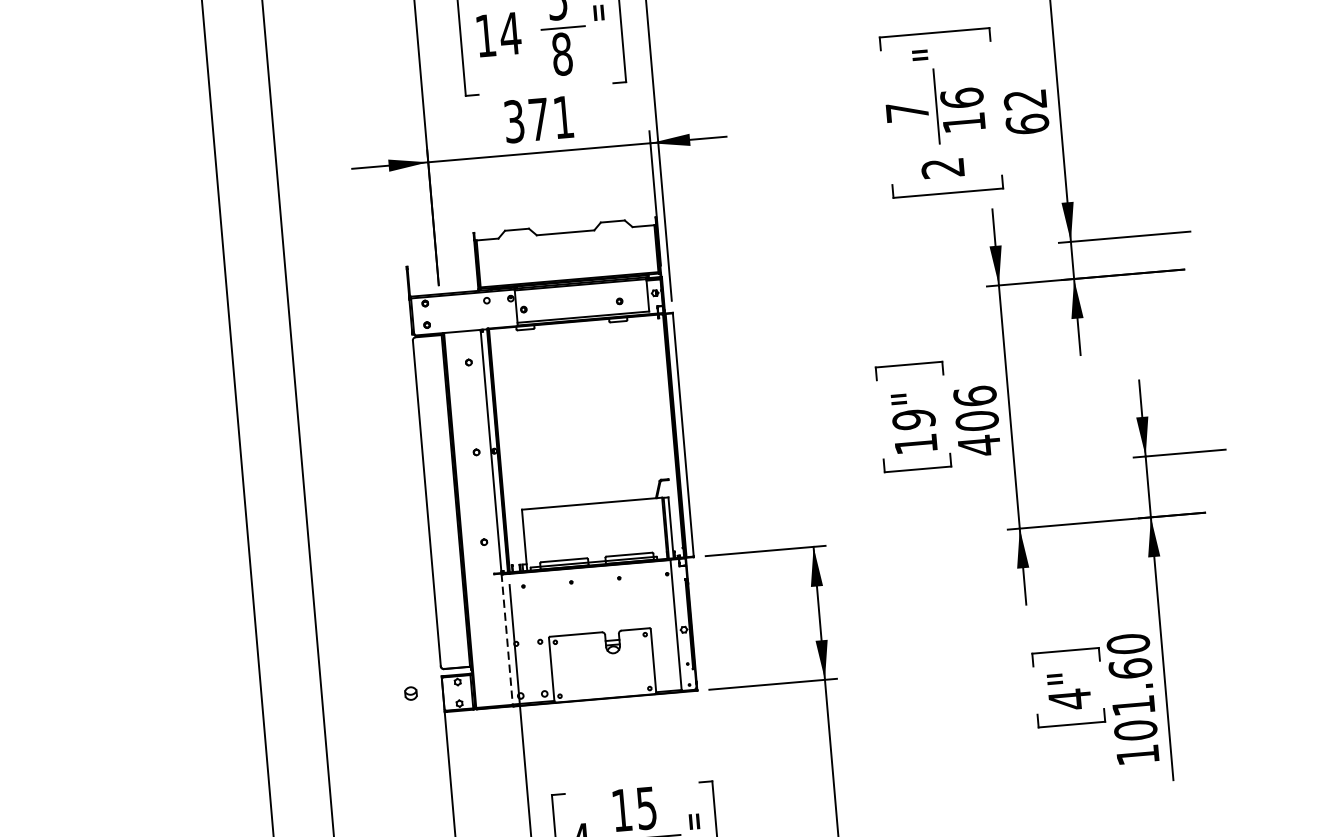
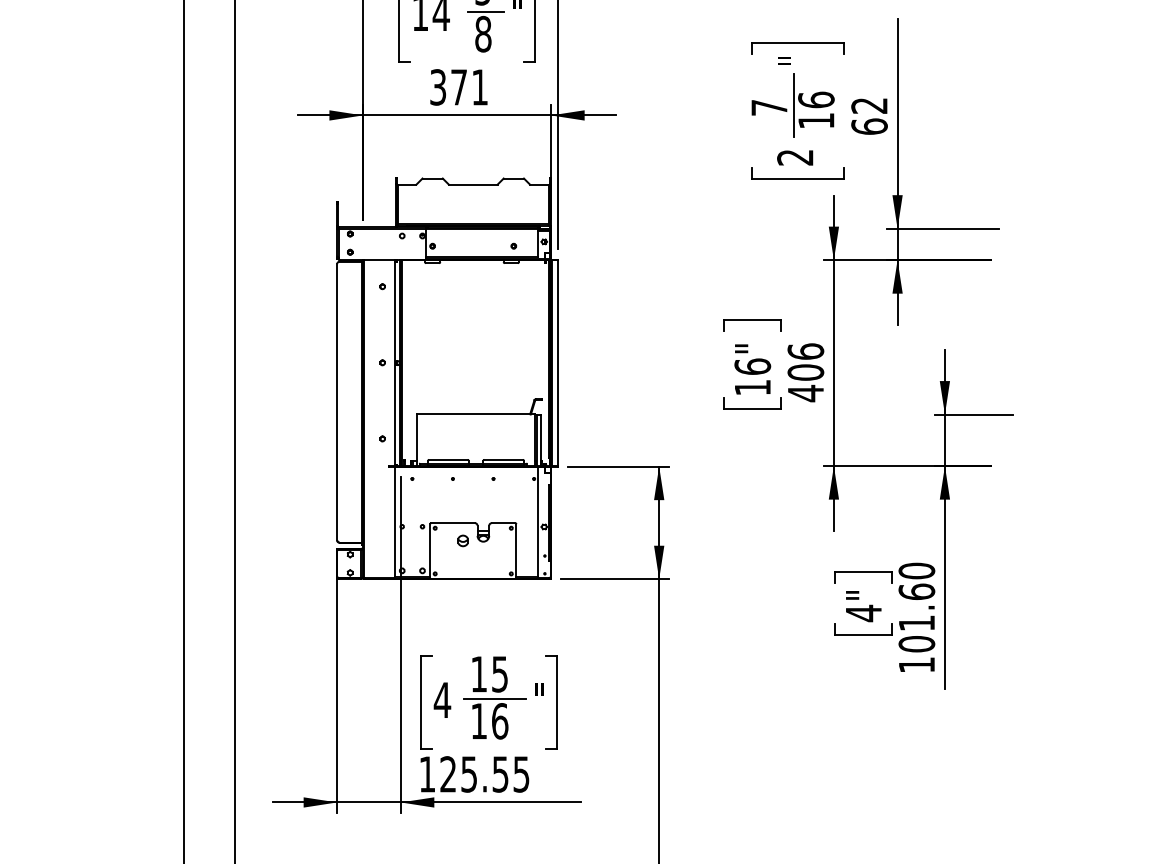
text: (913, 419) -> (752, 366), 19" -> 16"
line: (506, 639) -> (394, 522), dashed -> solid
part: (410, 693) -> (462, 540), moved

